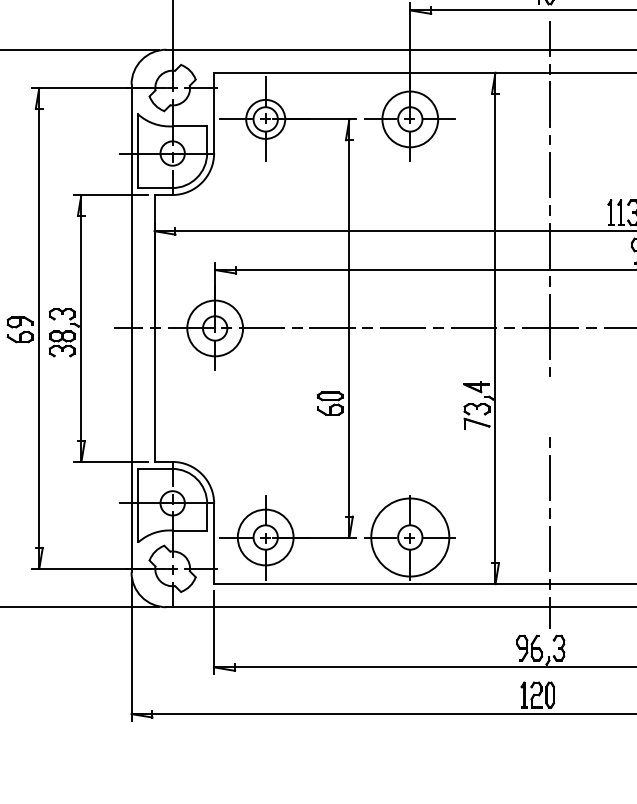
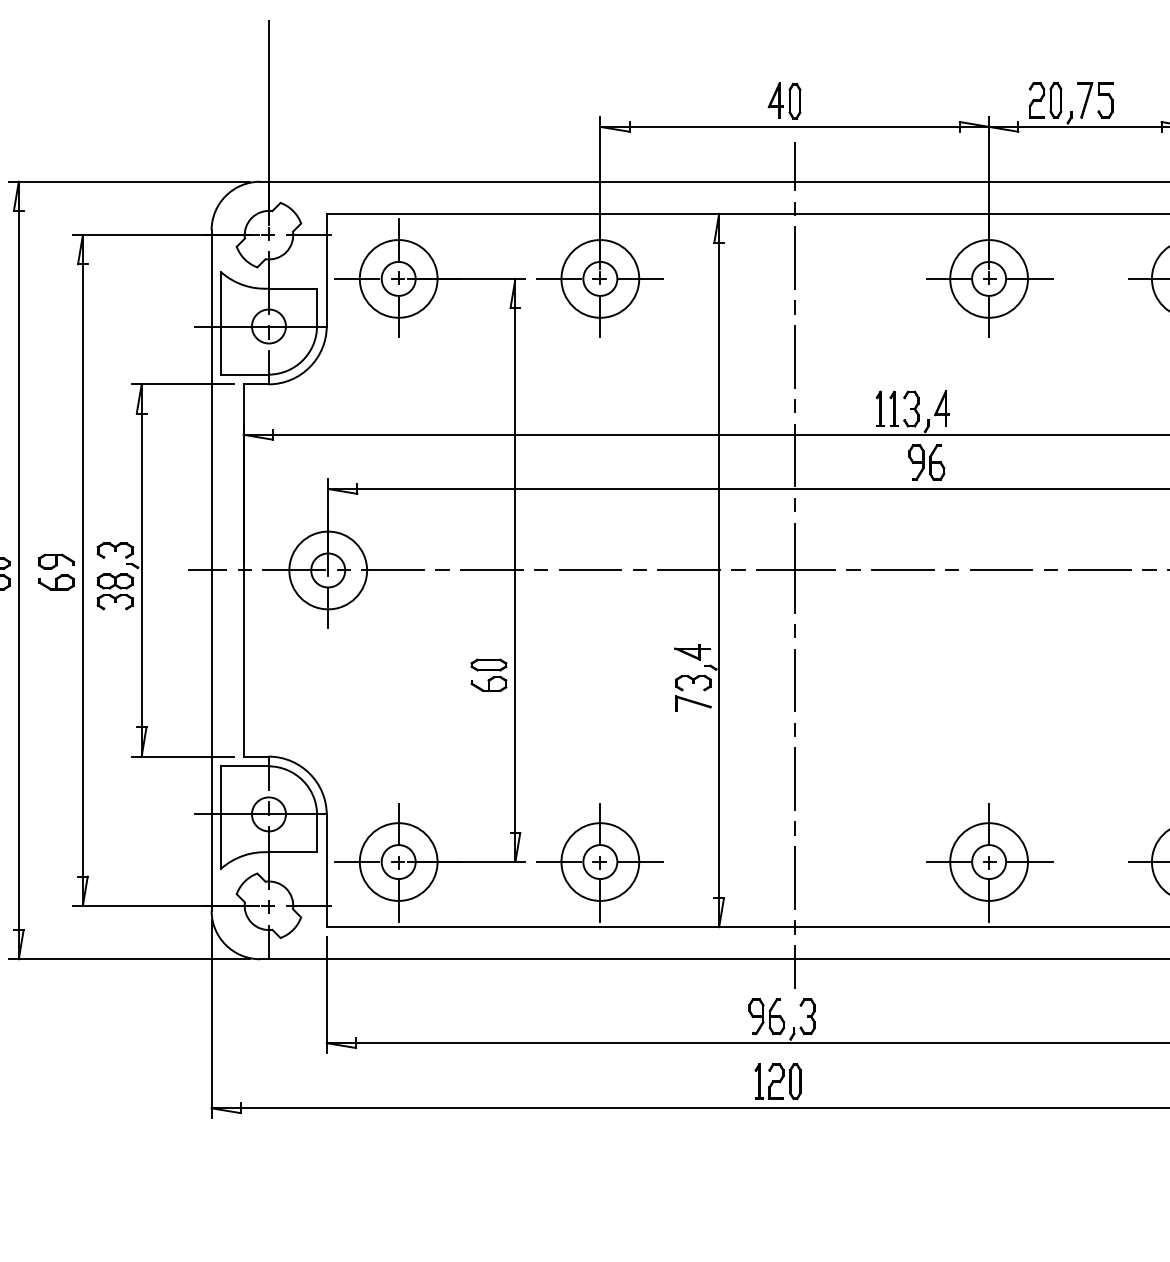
circle: (265, 119) -> (398, 278), size x1.43
line: (549, 407) -> (794, 680), added
circle: (410, 537) -> (600, 861), size x0.71

